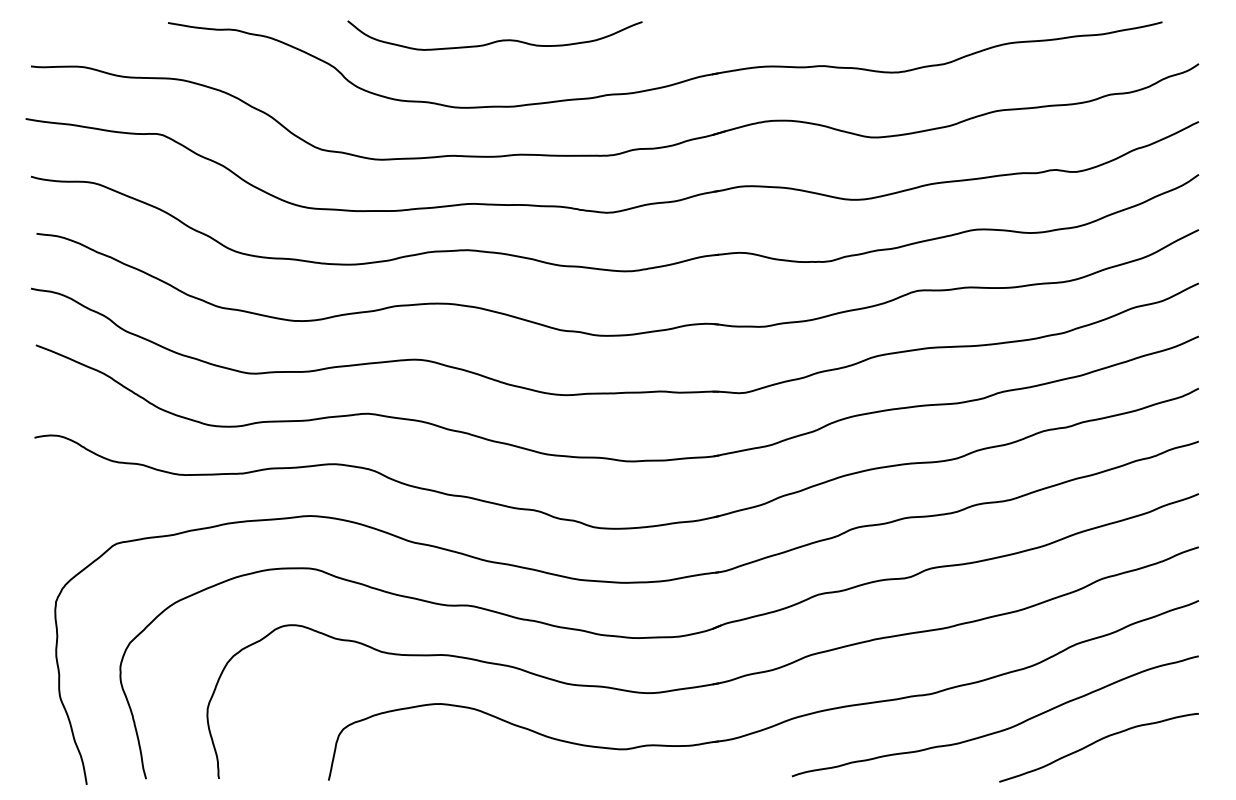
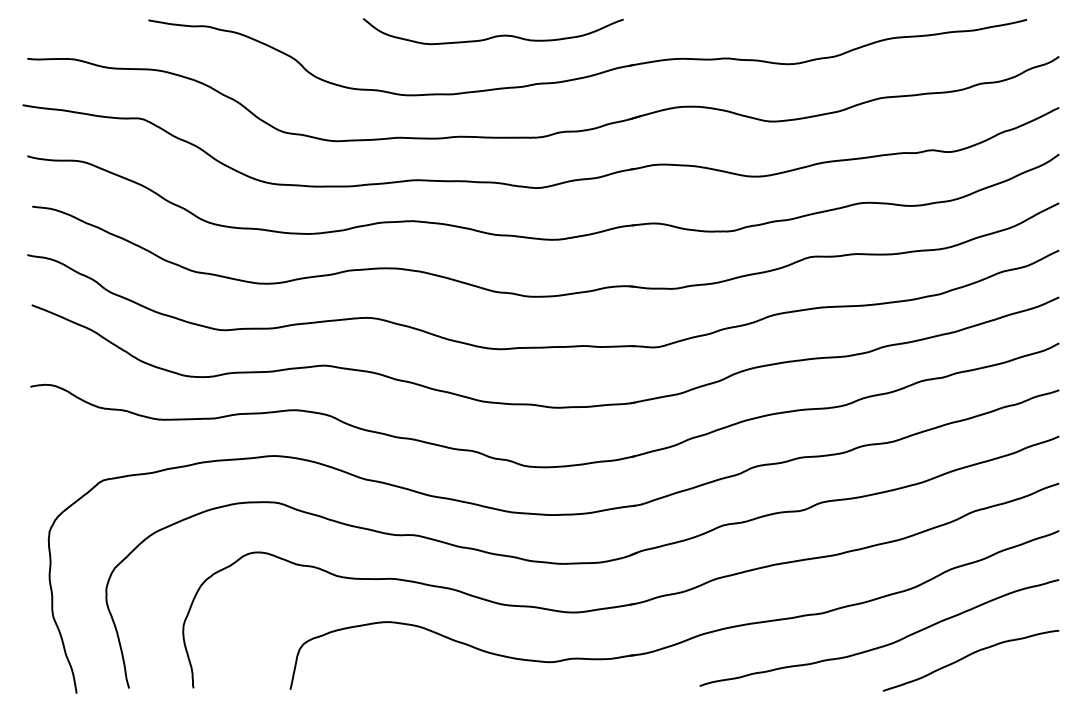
curve: (497, 40) -> (495, 35), moved

